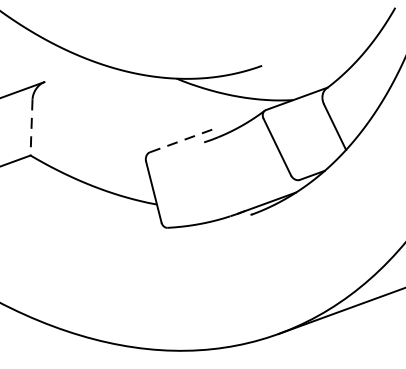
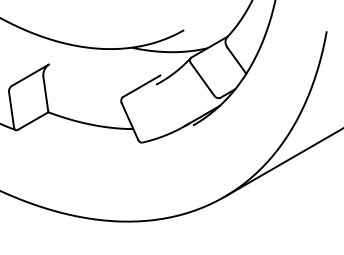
line: (30, 127) -> (45, 94), dashed -> solid
line: (182, 141) -> (142, 86), dashed -> solid

